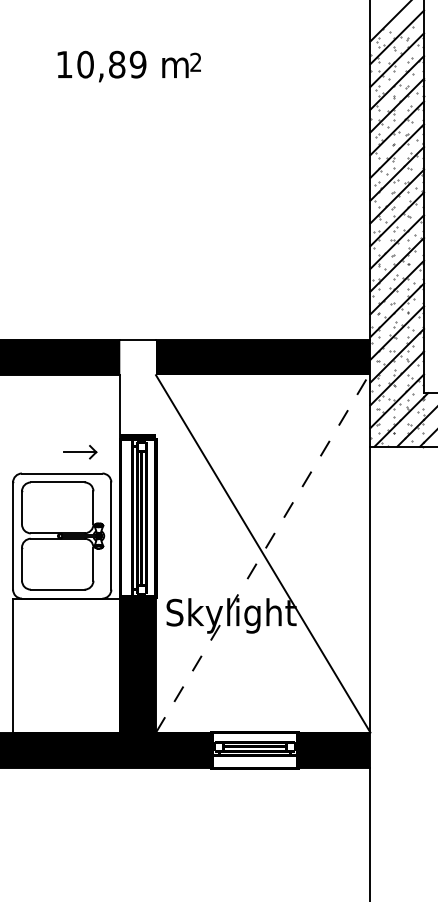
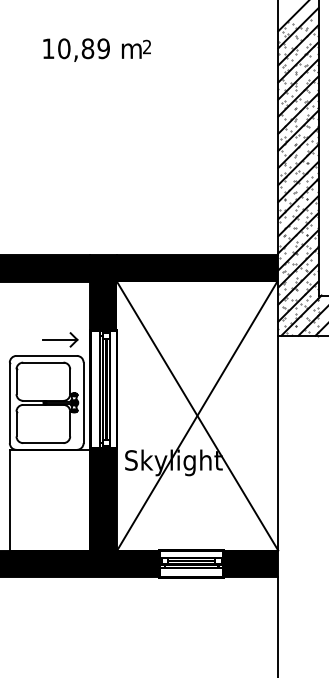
fill: (137, 389) -> (103, 292), added
part: (80, 451) -> (60, 339), size x1.43
line: (262, 552) -> (197, 415), dashed -> solid

